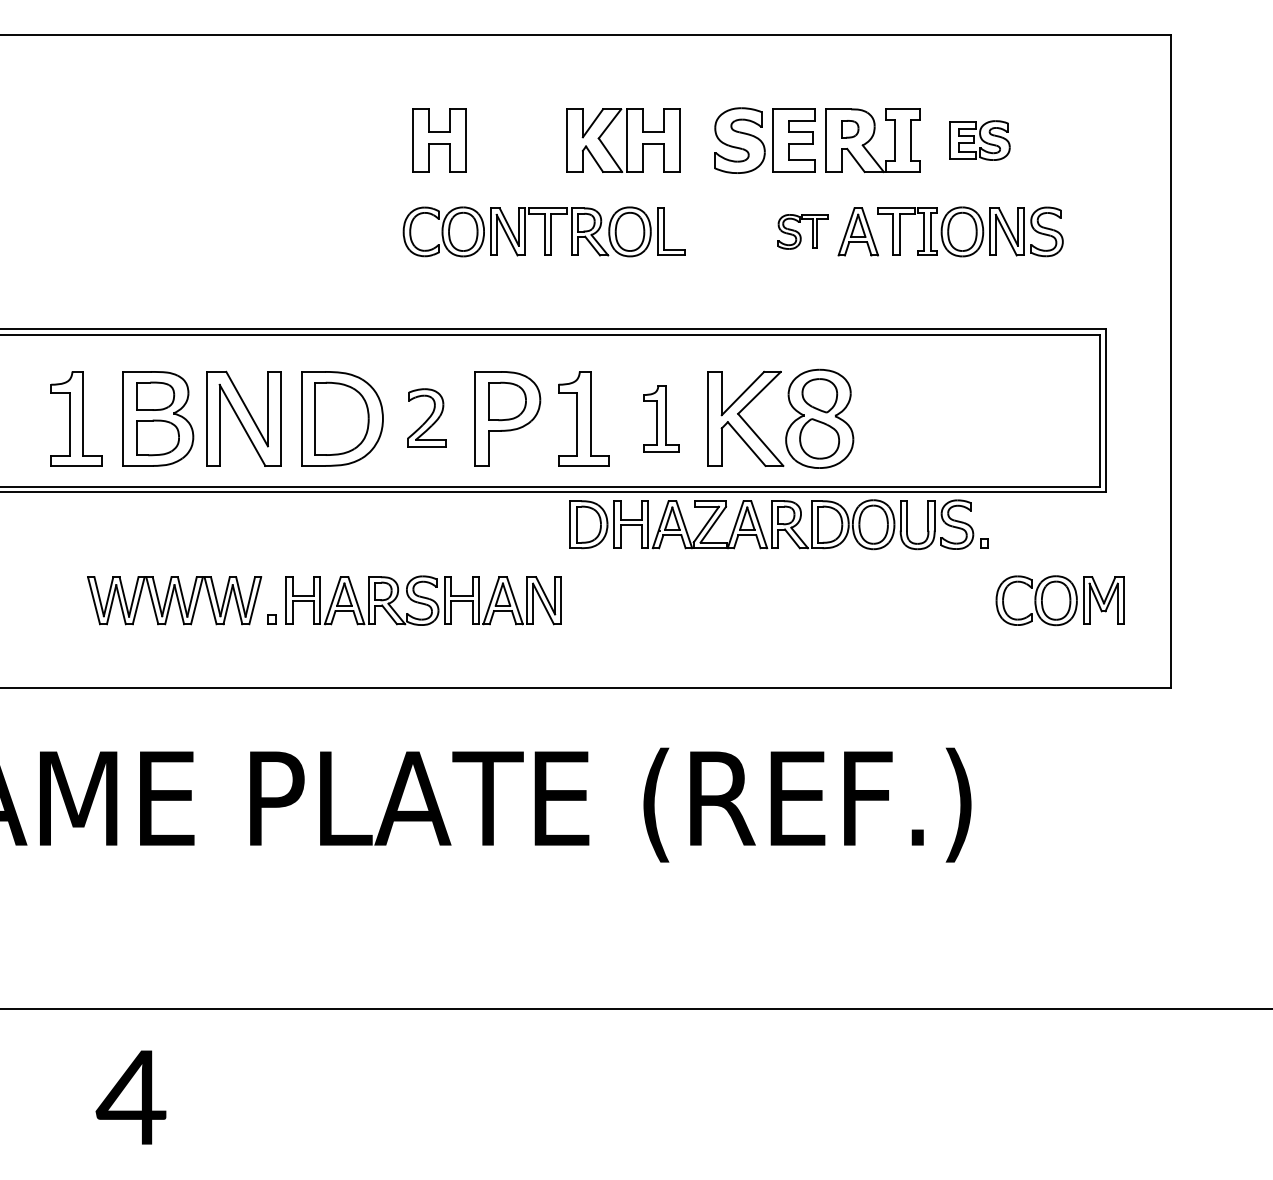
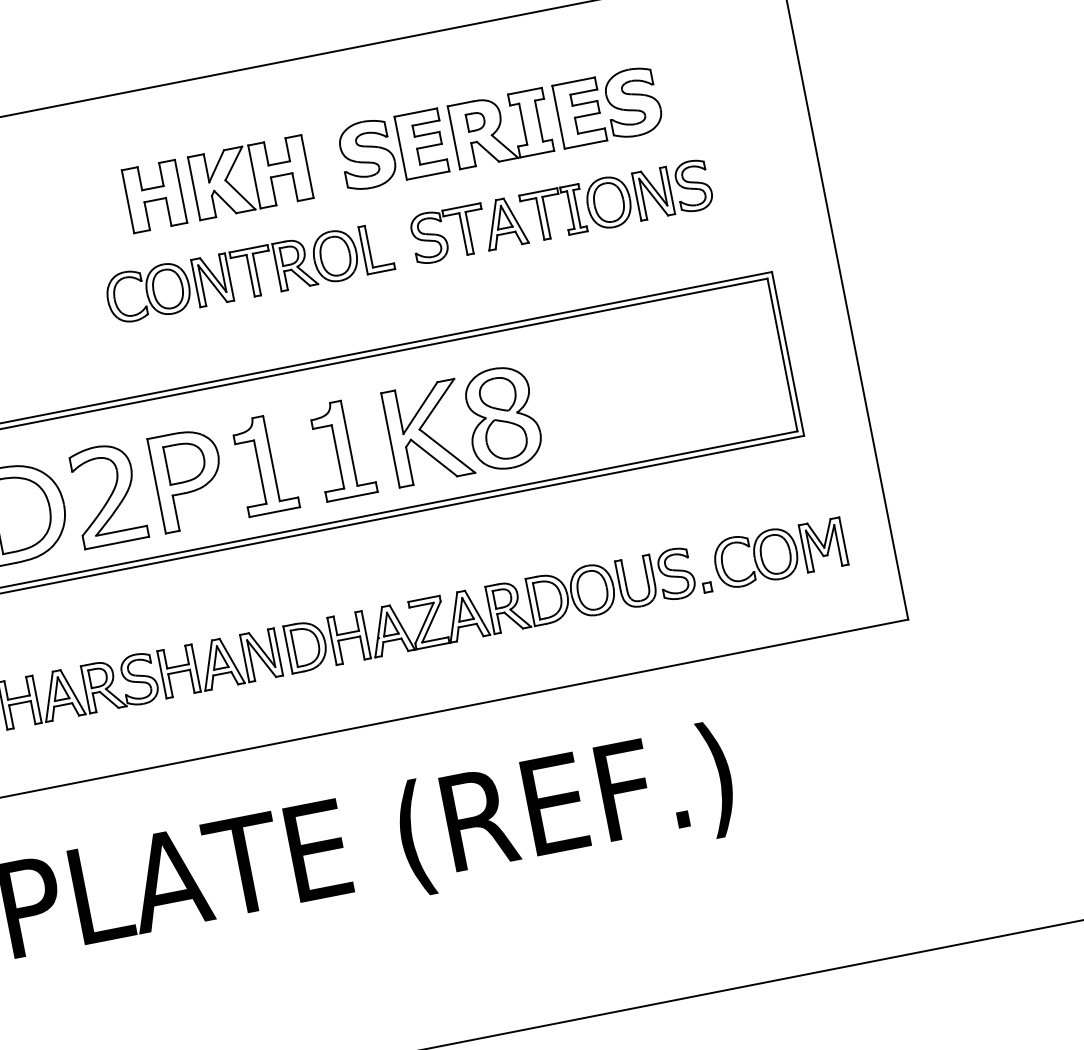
part: (439, 140) -> (154, 196), moved
part: (979, 140) -> (608, 107), size x1.67
part: (543, 231) -> (248, 272), moved
part: (803, 231) -> (449, 233), size x1.43
part: (426, 417) -> (107, 494), size x1.67
part: (660, 418) -> (342, 449), size x1.43
part: (778, 524) -> (496, 608), moved

